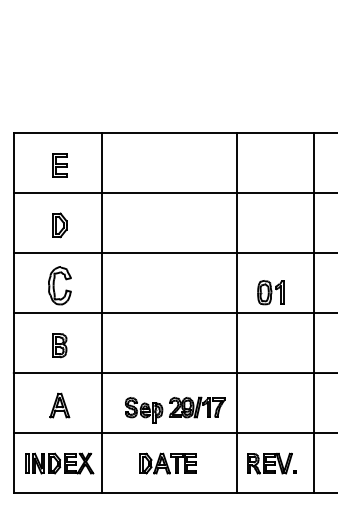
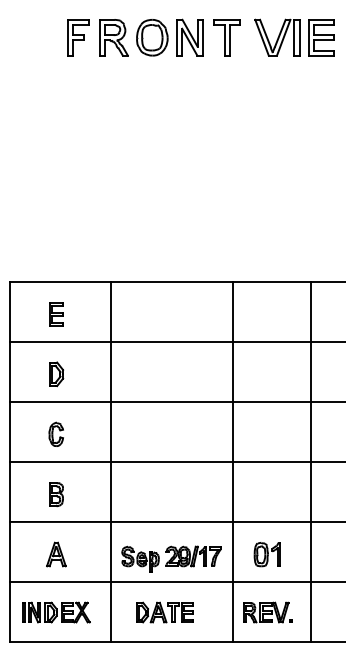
part: (58, 284) -> (55, 433), size x0.62
part: (269, 292) -> (266, 554), moved
line: (101, 312) -> (110, 461), moved

